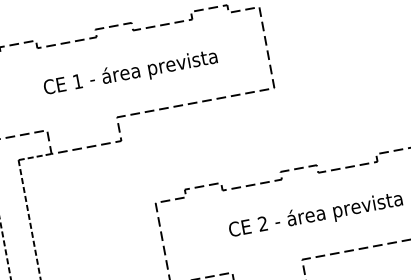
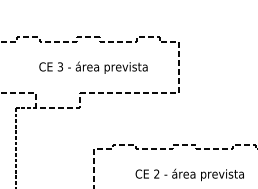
text: (76, 81) -> (59, 66), 1 -> 3

